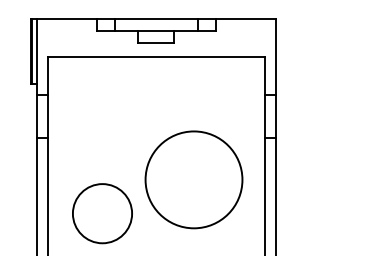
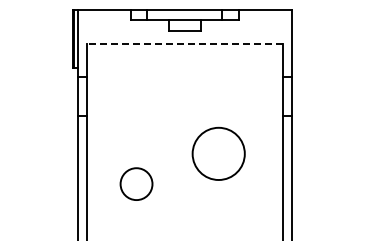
line: (155, 56) -> (184, 43), solid -> dashed
circle: (193, 179) -> (218, 153), size x0.6
circle: (102, 212) -> (136, 183), size x0.6

